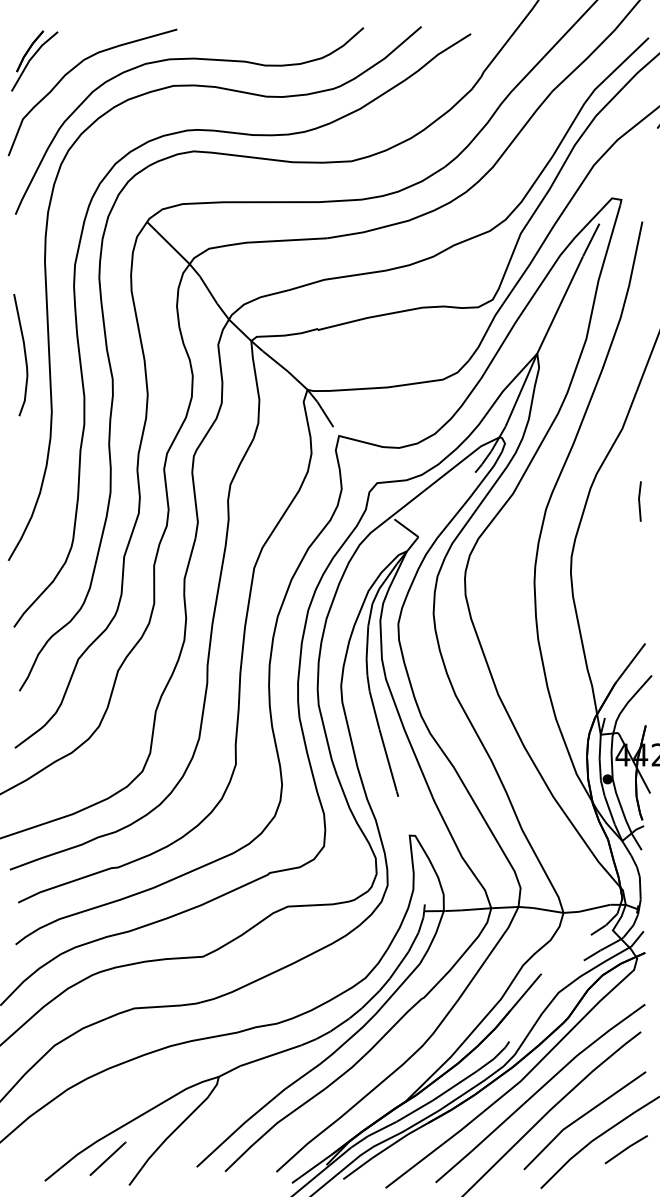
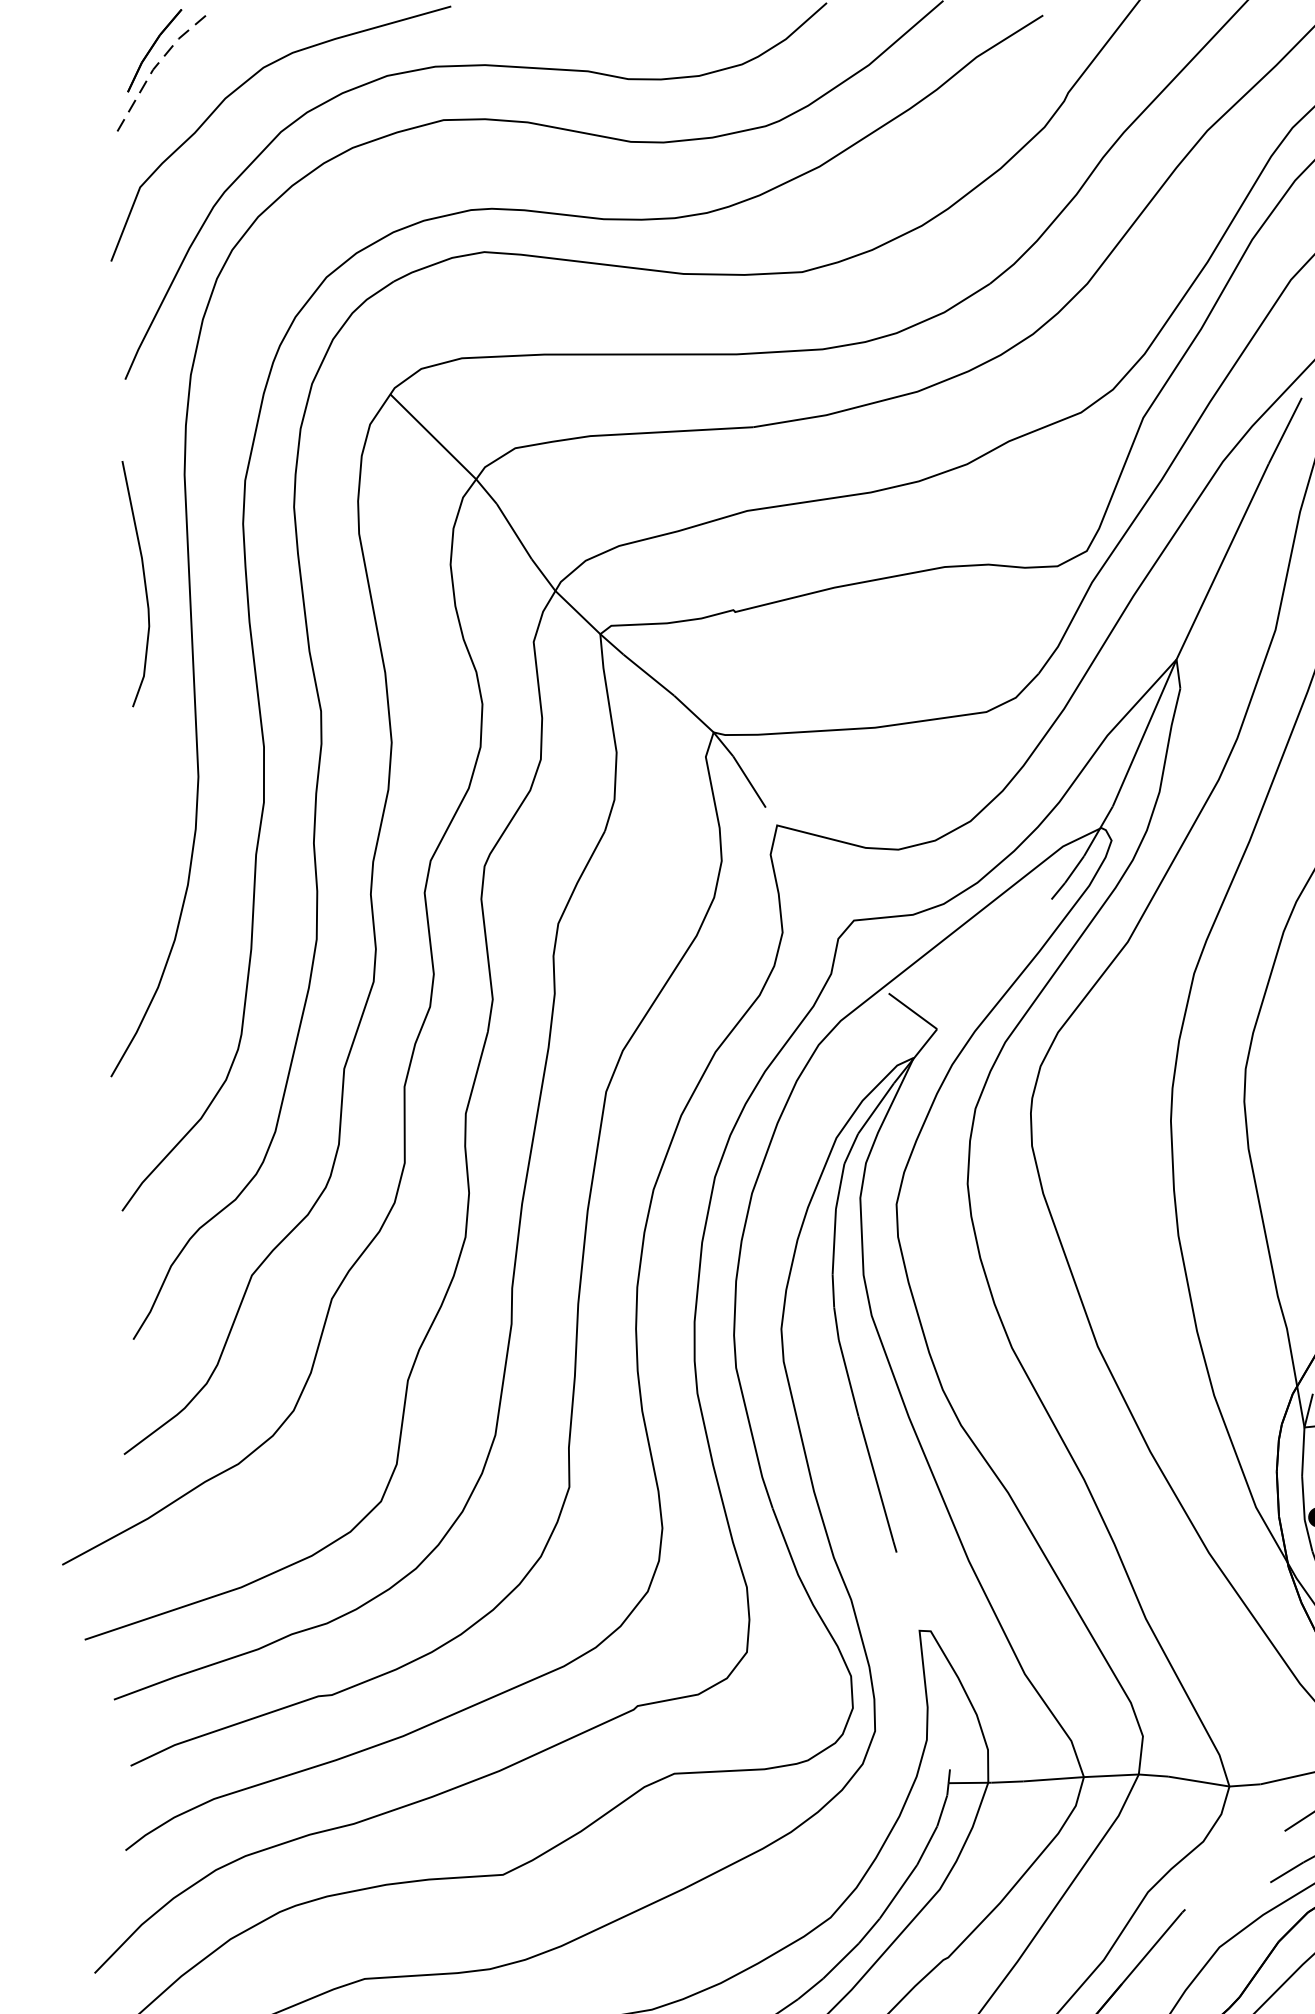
line: (31, 58) -> (157, 64), solid -> dashed
curve: (24, 355) -> (143, 584), moved

